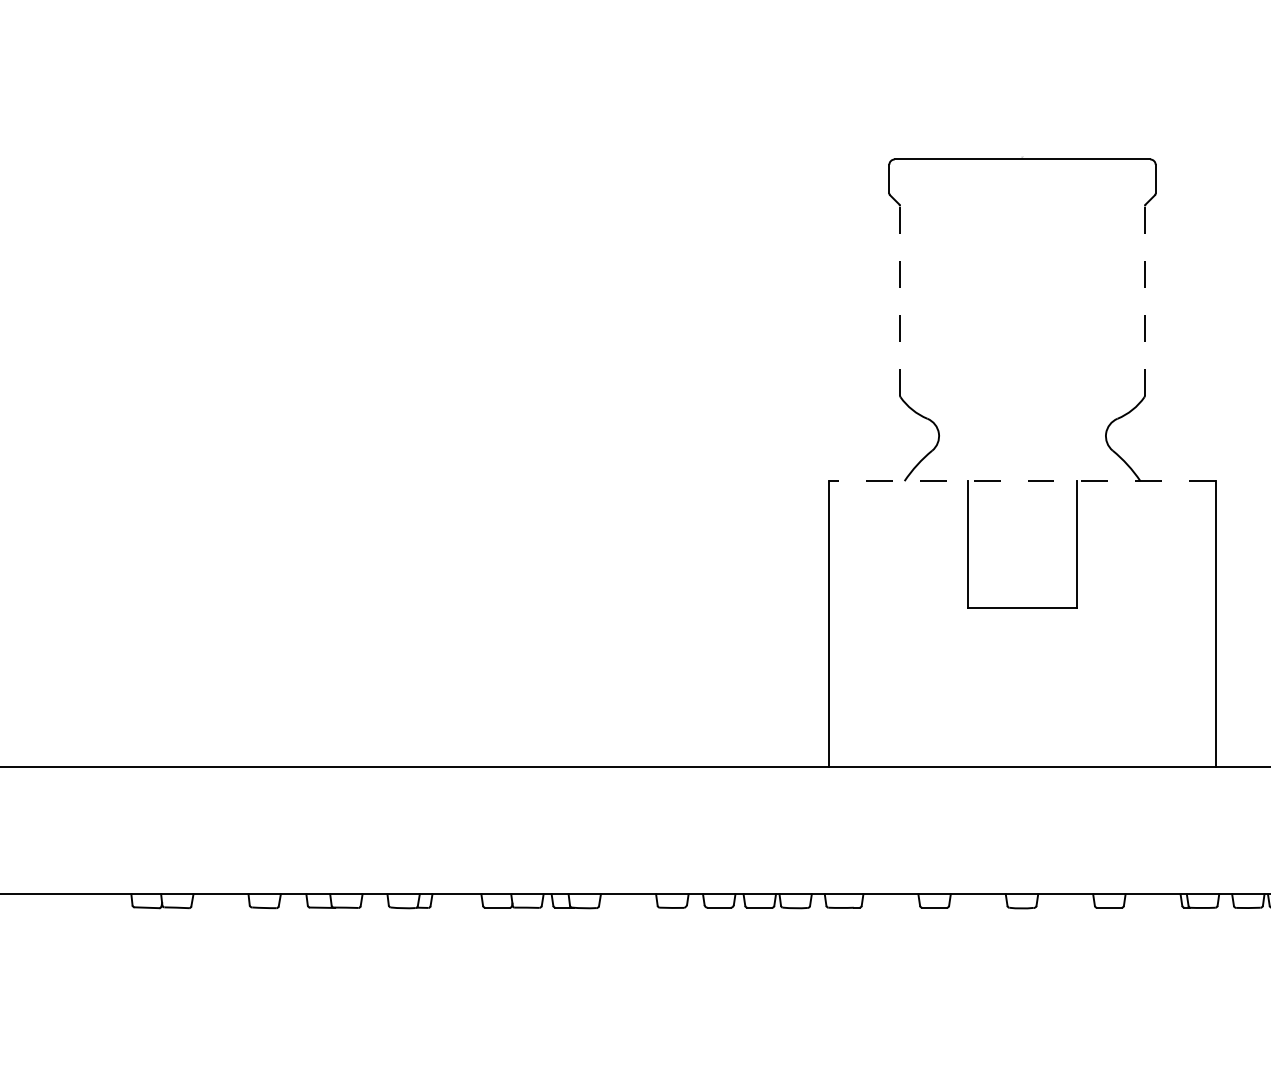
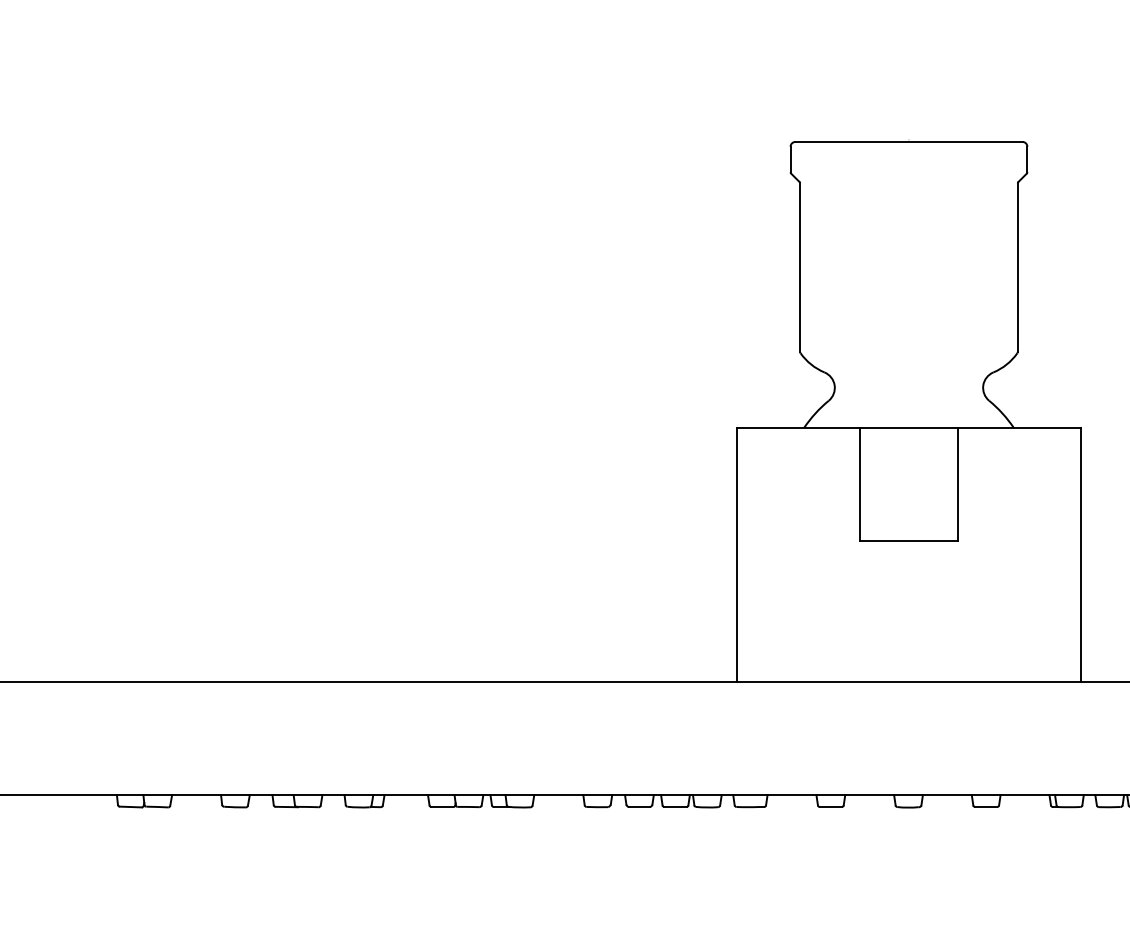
line: (900, 301) -> (800, 268), dashed -> solid
line: (1144, 301) -> (1017, 268), dashed -> solid
line: (1022, 481) -> (908, 428), dashed -> solid

